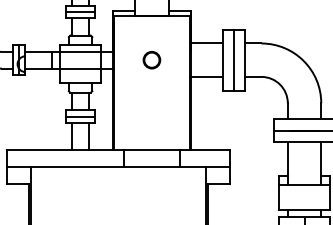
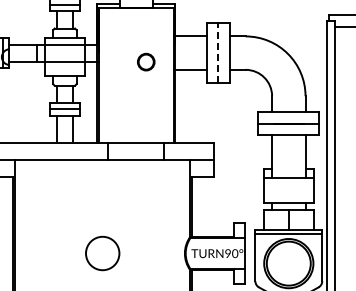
part: (152, 59) -> (146, 61), moved
line: (234, 59) -> (218, 52), solid -> dashed

